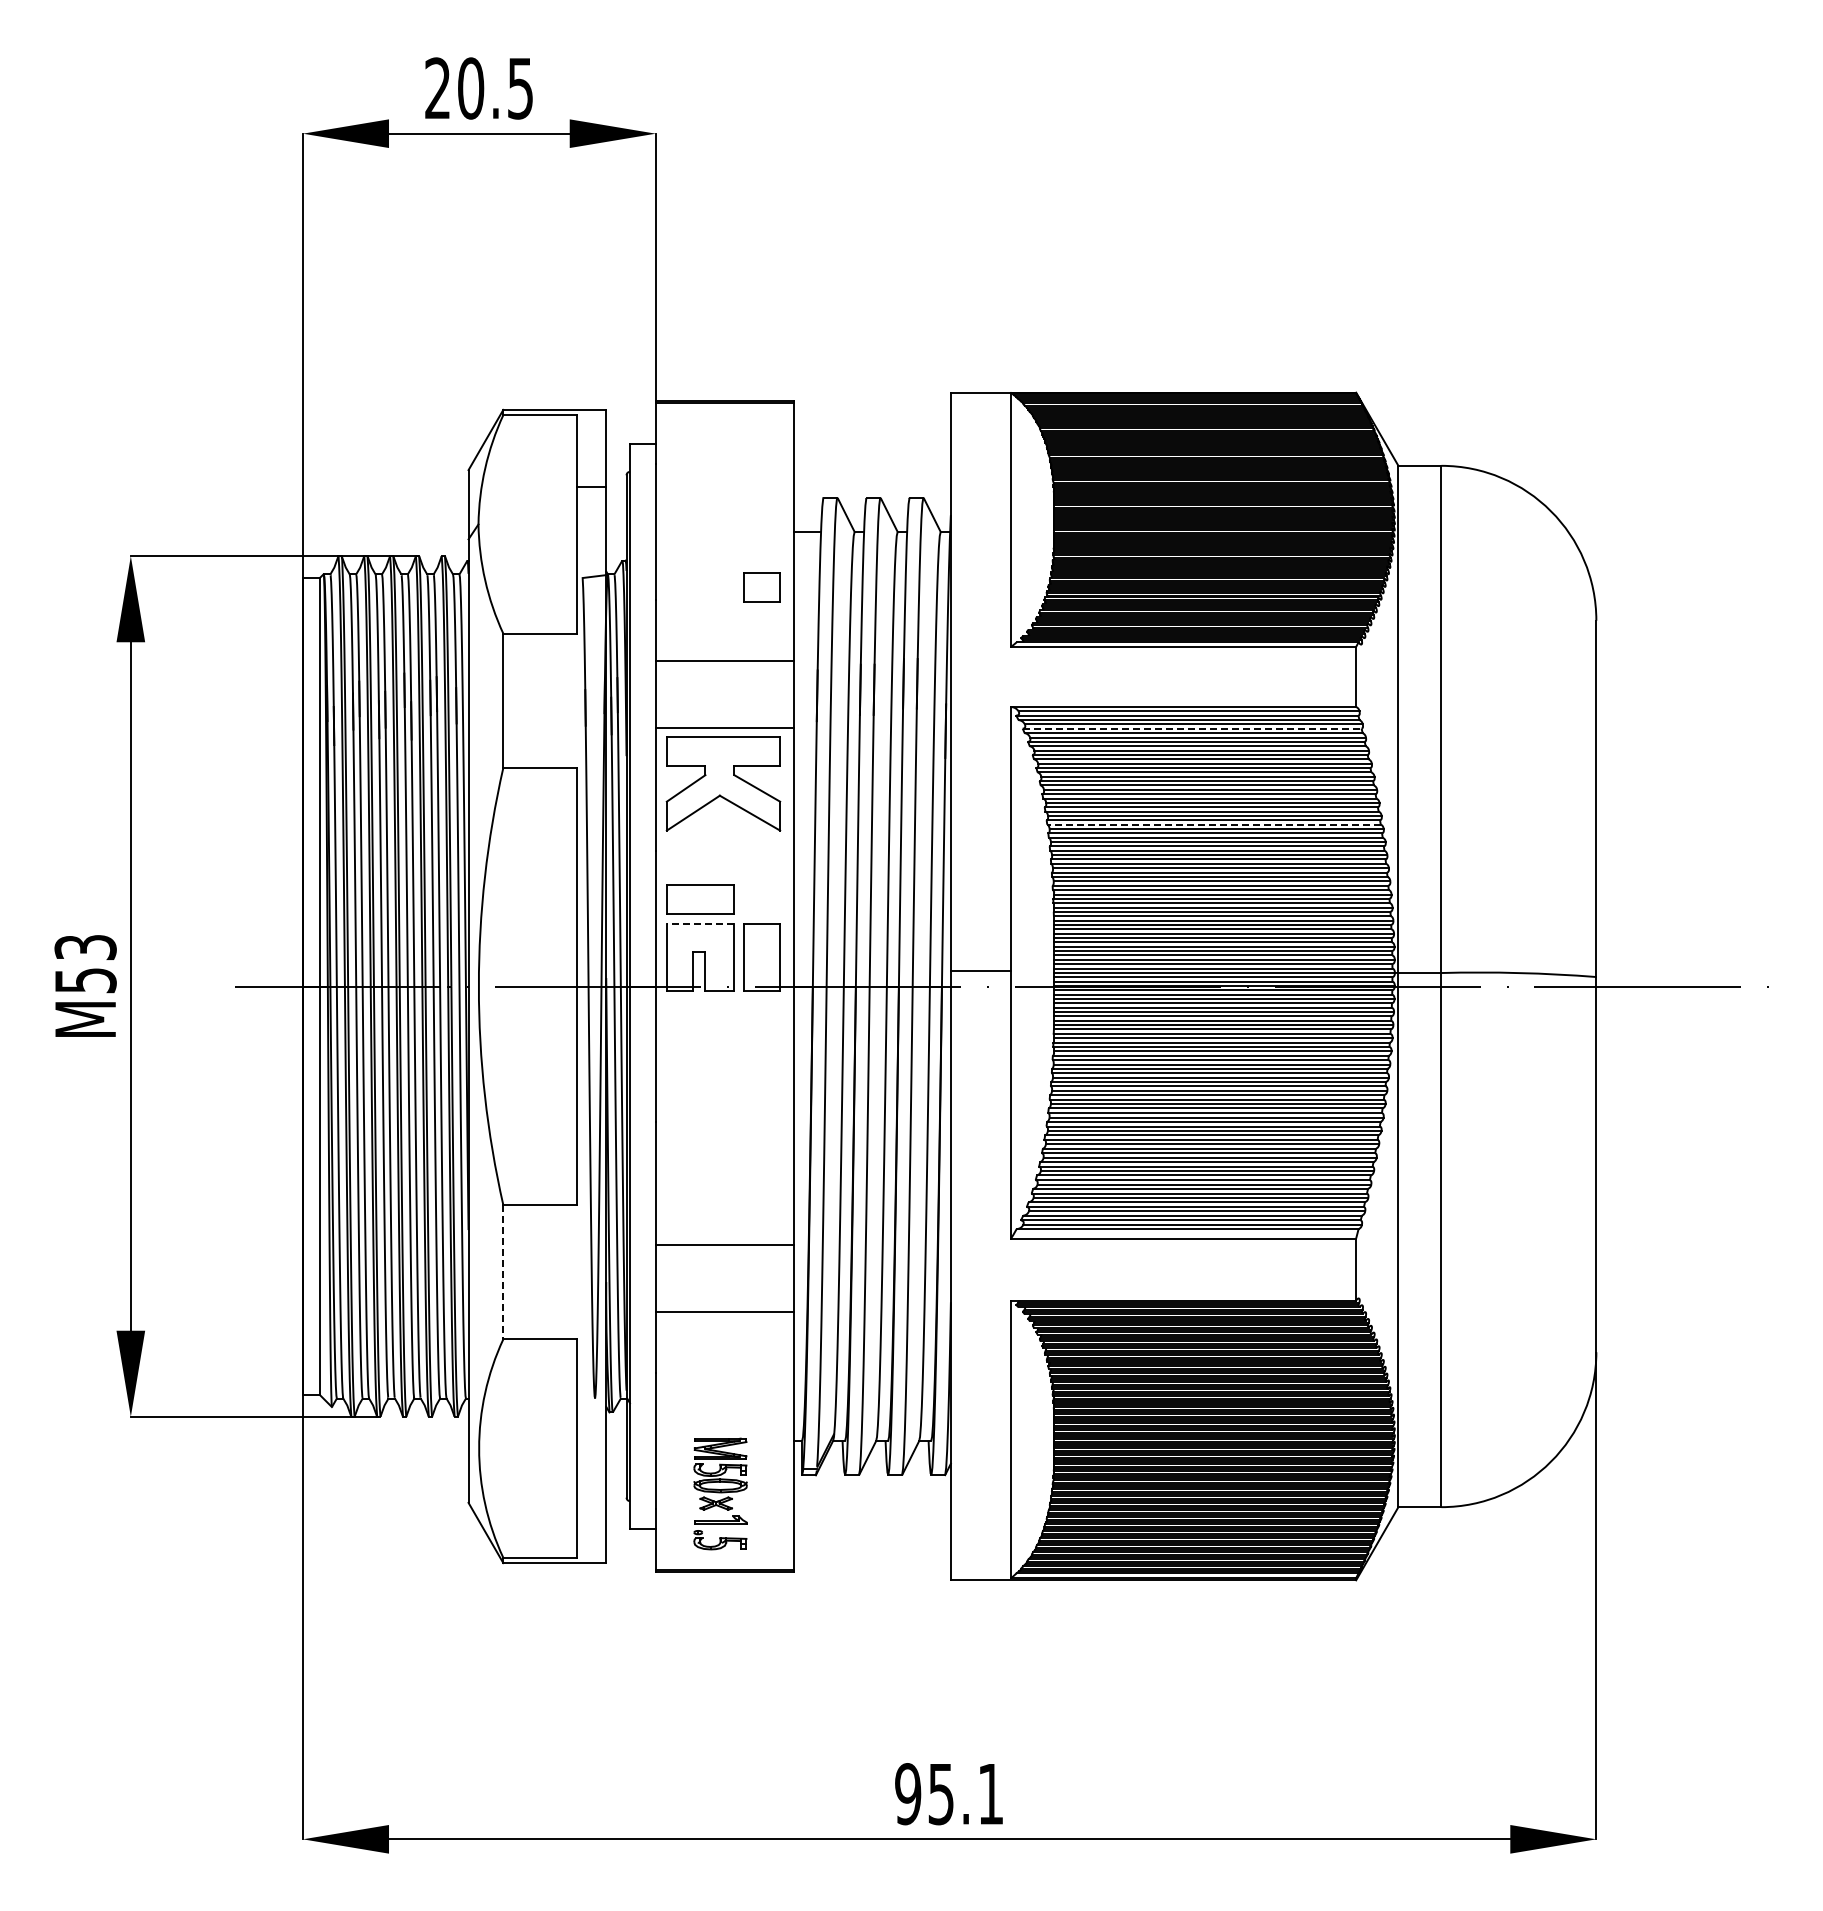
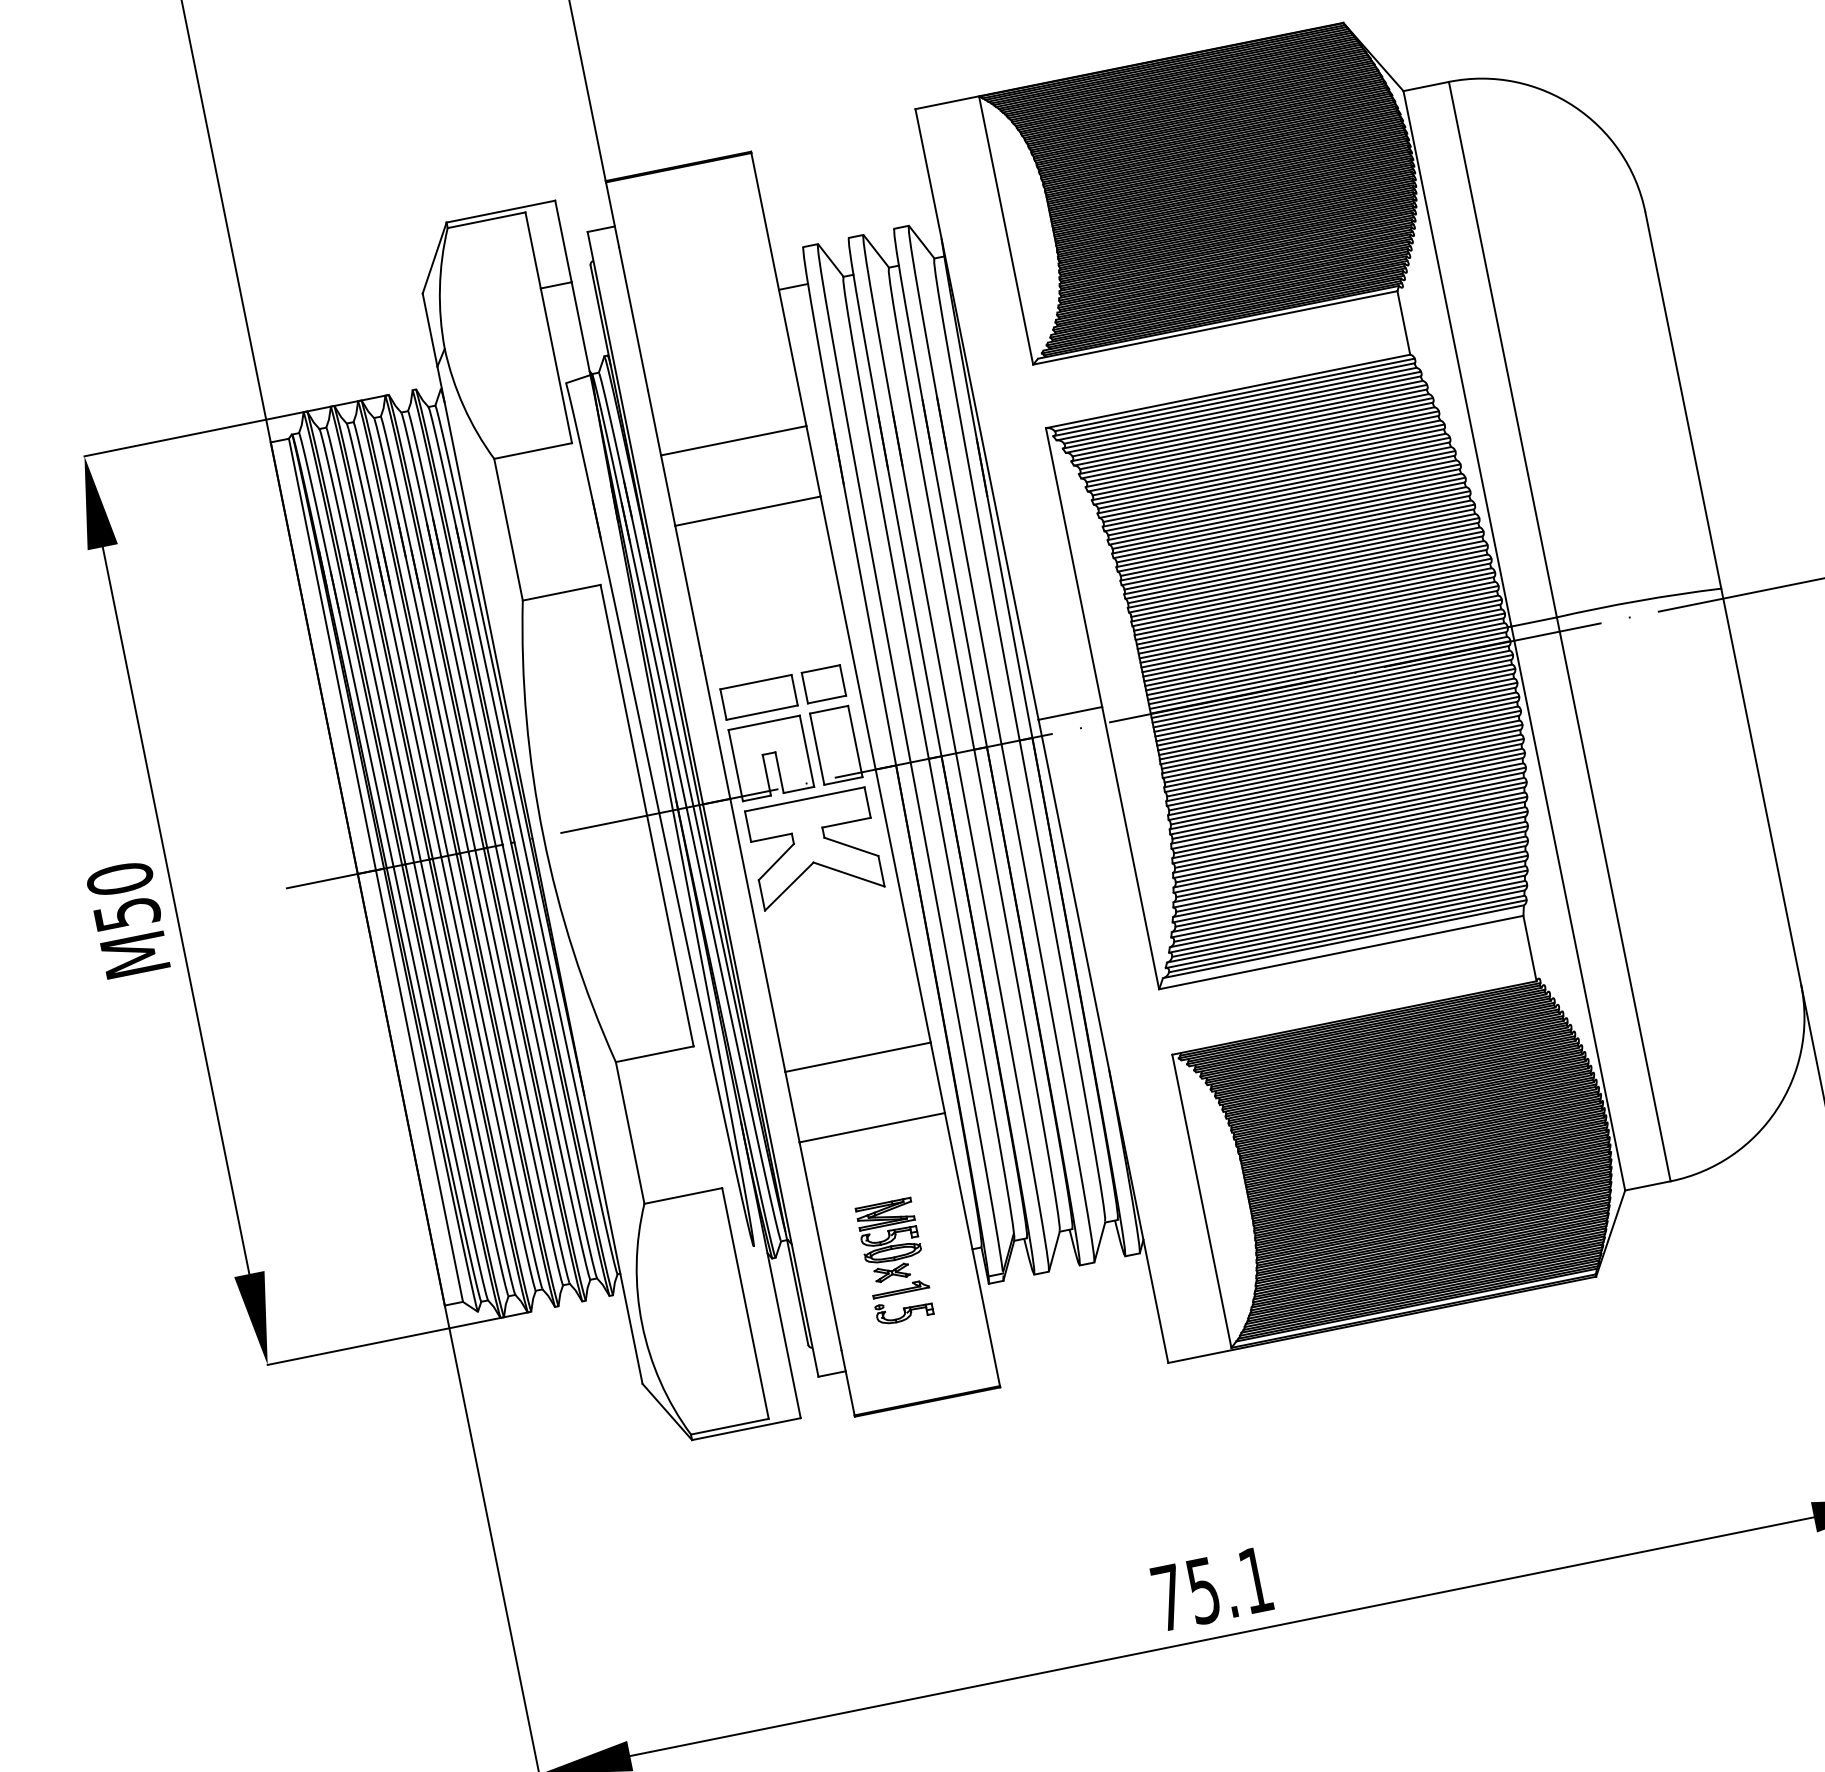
part: (761, 587) -> (823, 684), moved
line: (1192, 728) -> (1242, 412), dashed -> solid
part: (723, 783) -> (814, 848), moved
line: (1214, 824) -> (1285, 508), dashed -> solid
line: (700, 923) -> (764, 722), dashed -> solid
text: (85, 947) -> (119, 879), M53 -> M50
line: (503, 1272) -> (630, 1133), dashed -> solid
part: (720, 1493) -> (894, 1261), moved
text: (908, 1794) -> (1169, 1598), 95.1 -> 75.1

